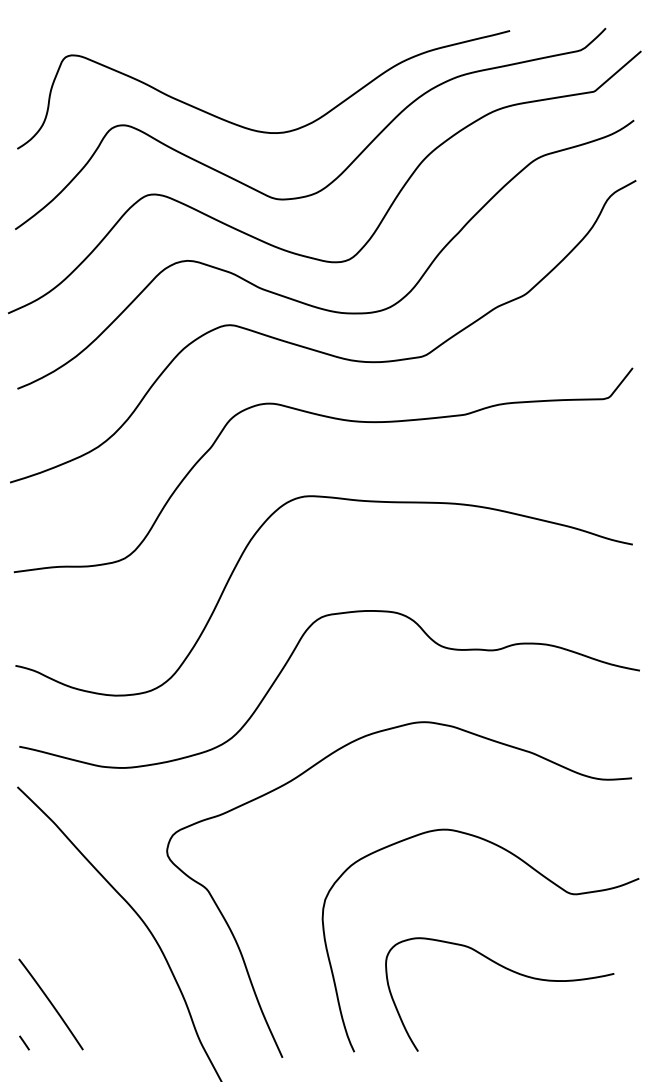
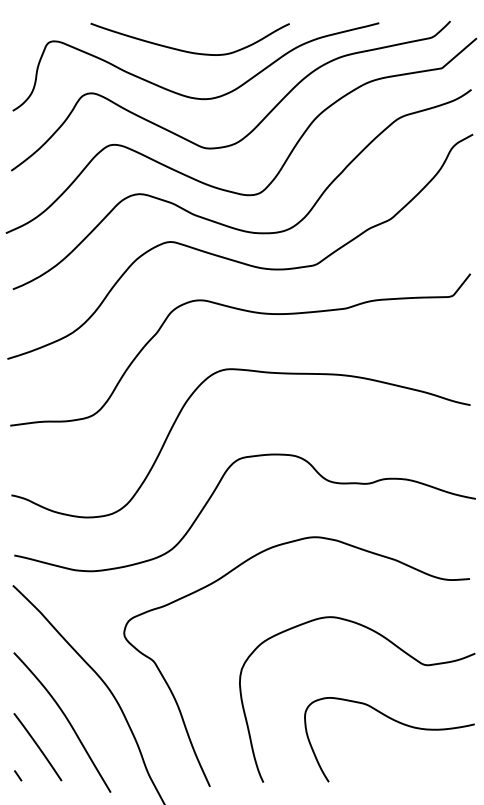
curve: (250, 67) -> (186, 50), added
curve: (88, 965) -> (65, 718), added
curve: (511, 972) -> (398, 723), moved

